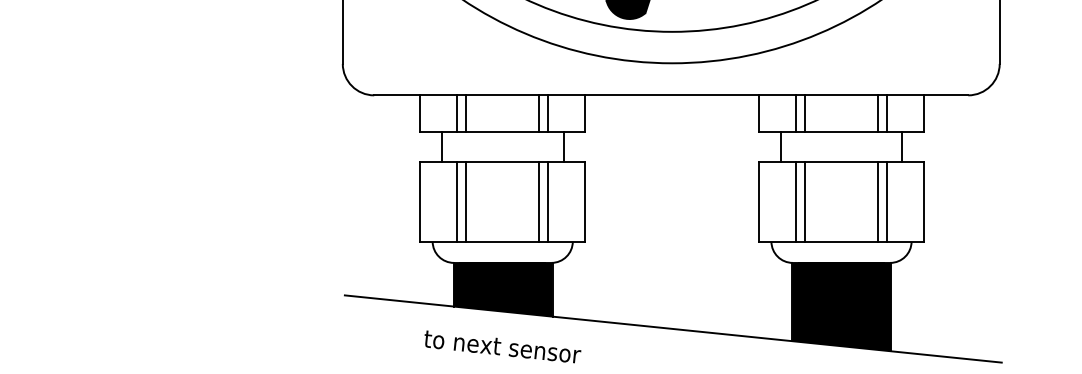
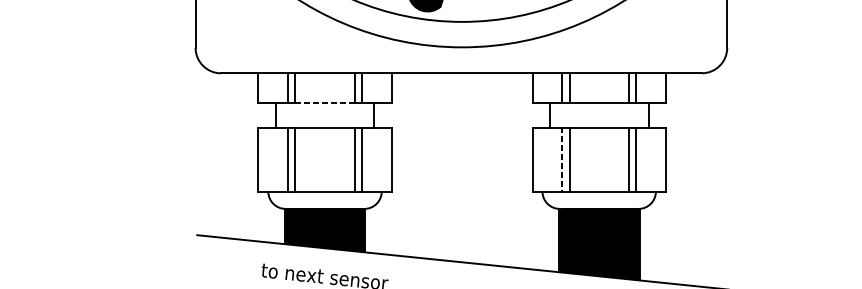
line: (502, 131) -> (324, 102), solid -> dashed
line: (795, 202) -> (561, 160), solid -> dashed

